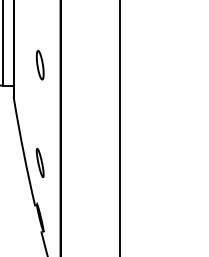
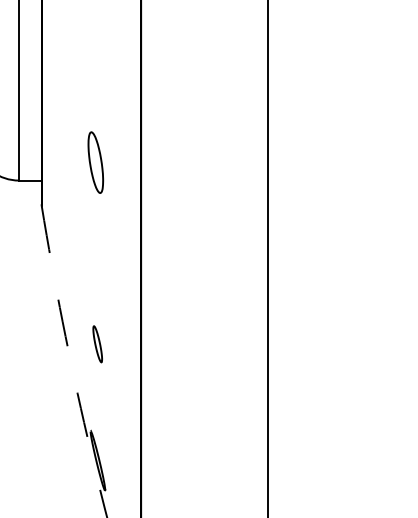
part: (39, 65) -> (94, 163), moved
arc: (23, 152) -> (62, 322), solid -> dashed
part: (39, 162) -> (96, 343), size x0.6

